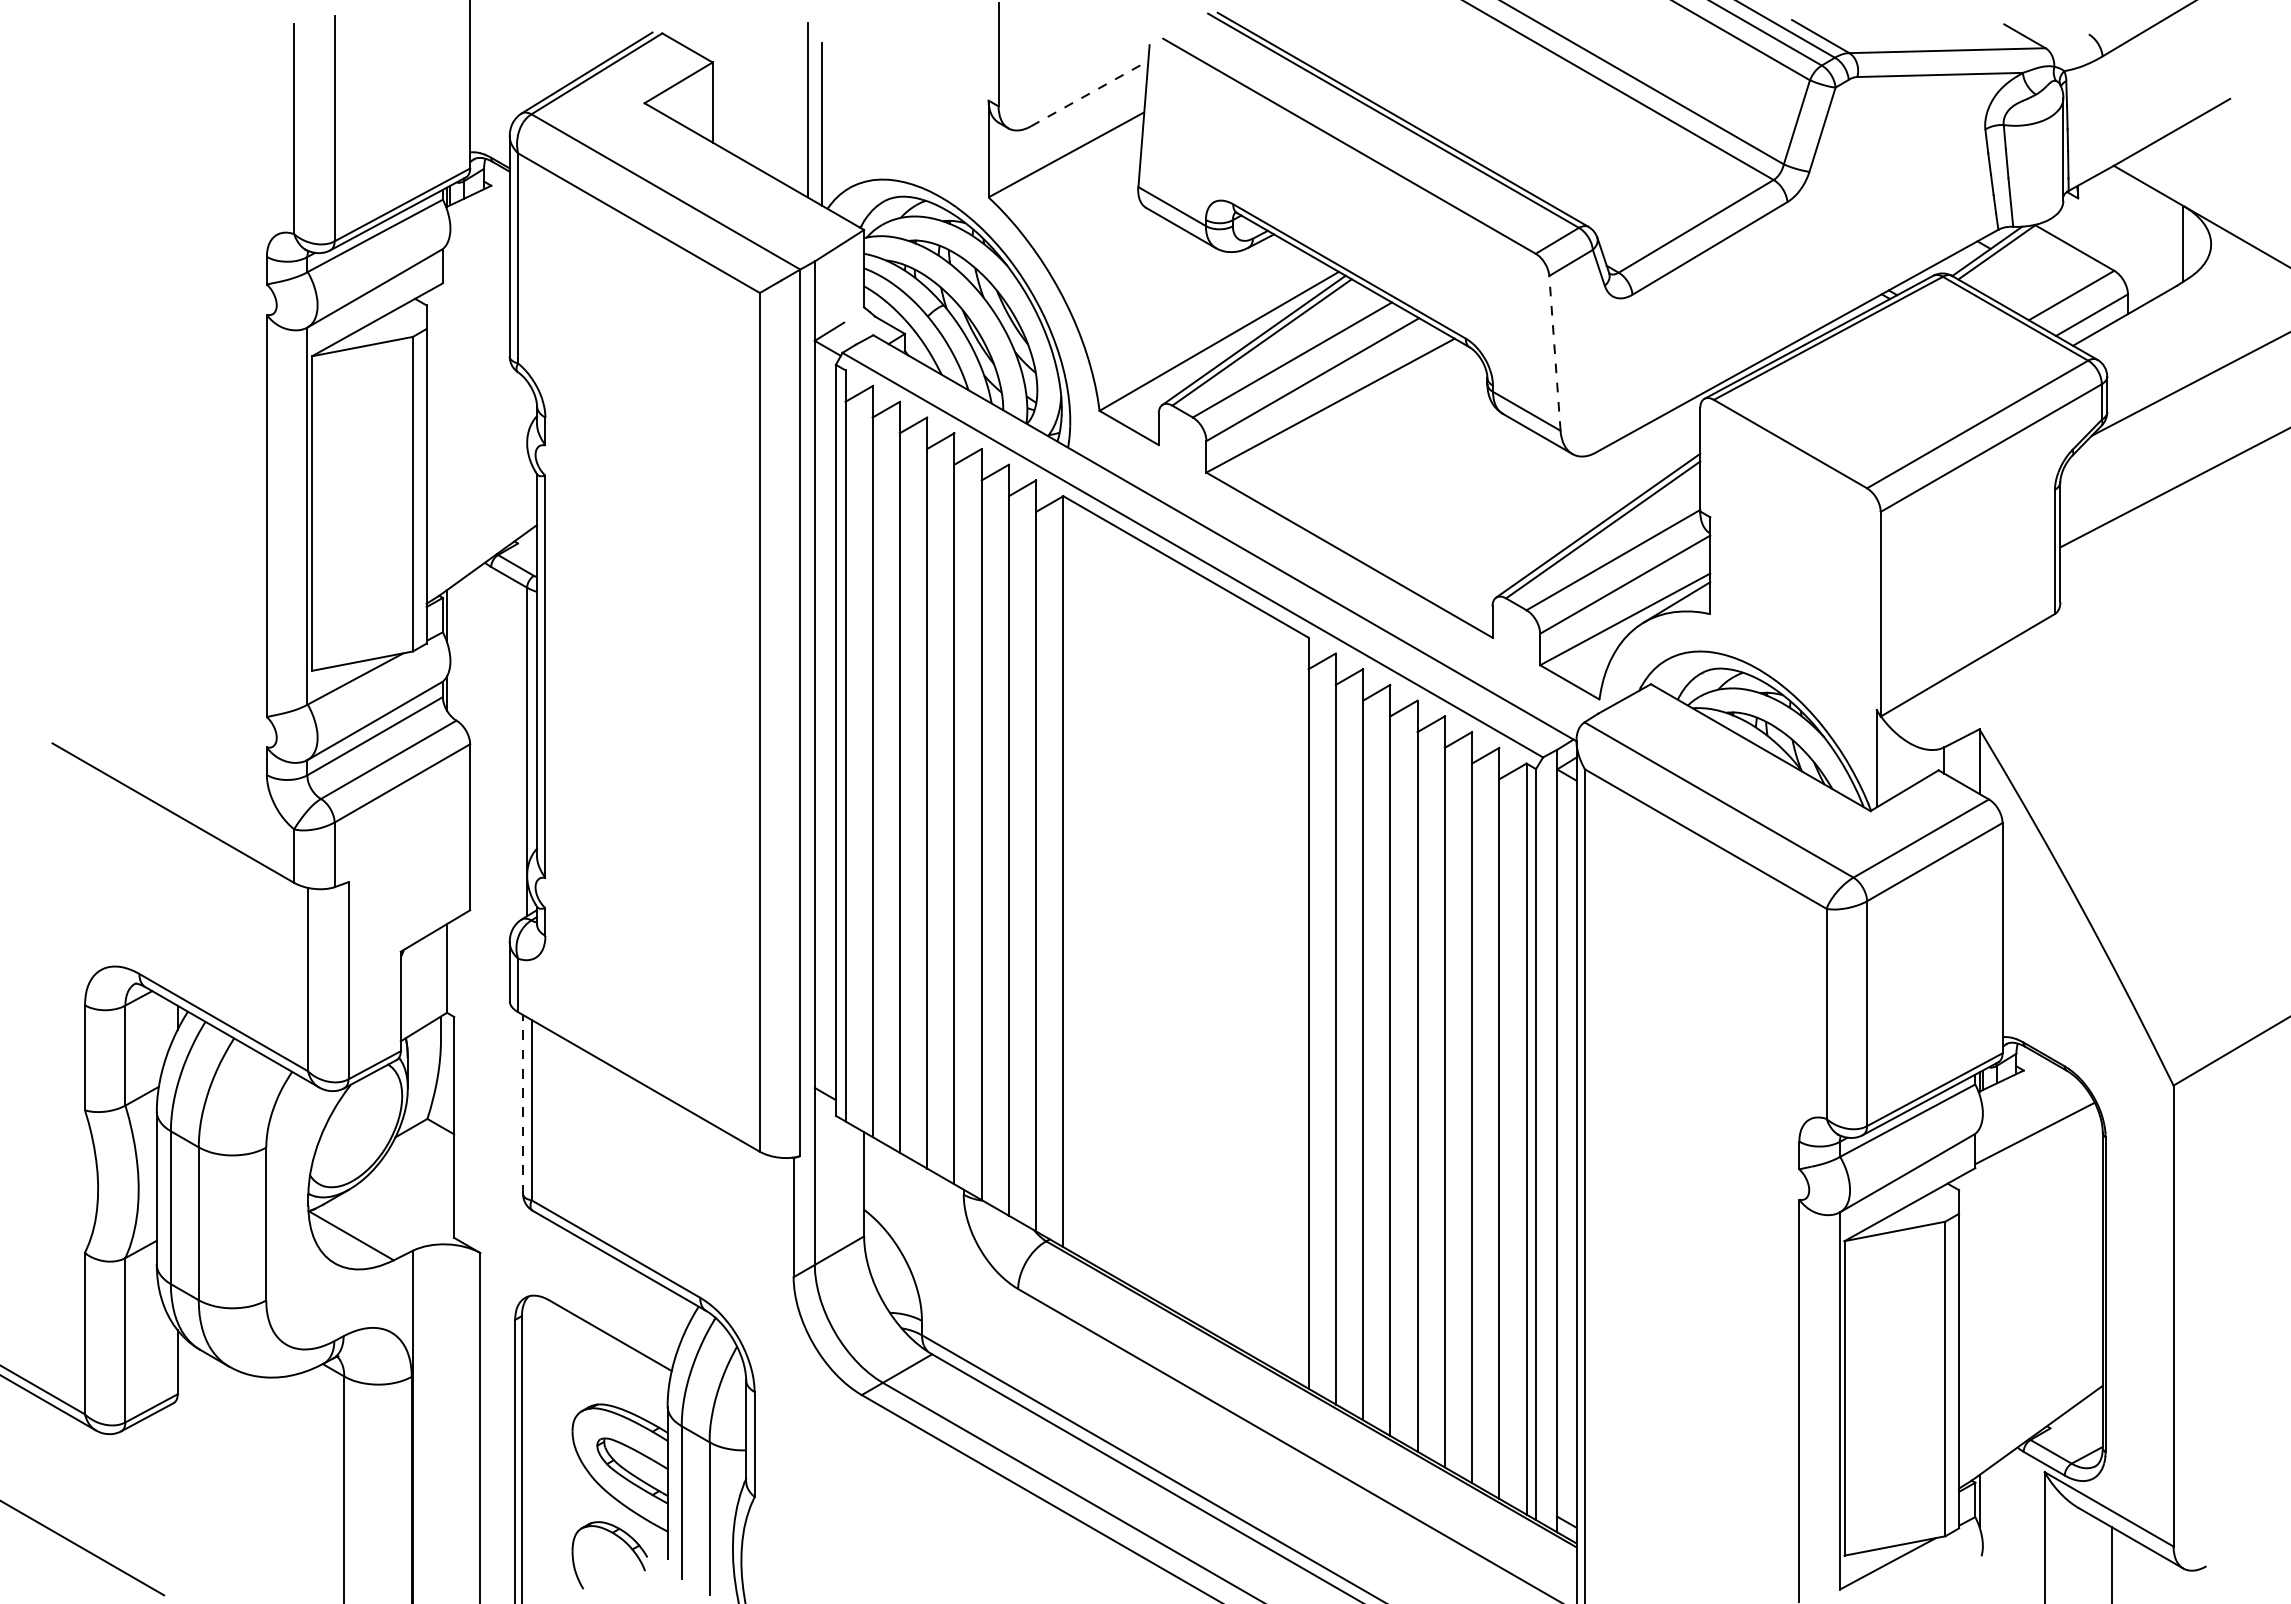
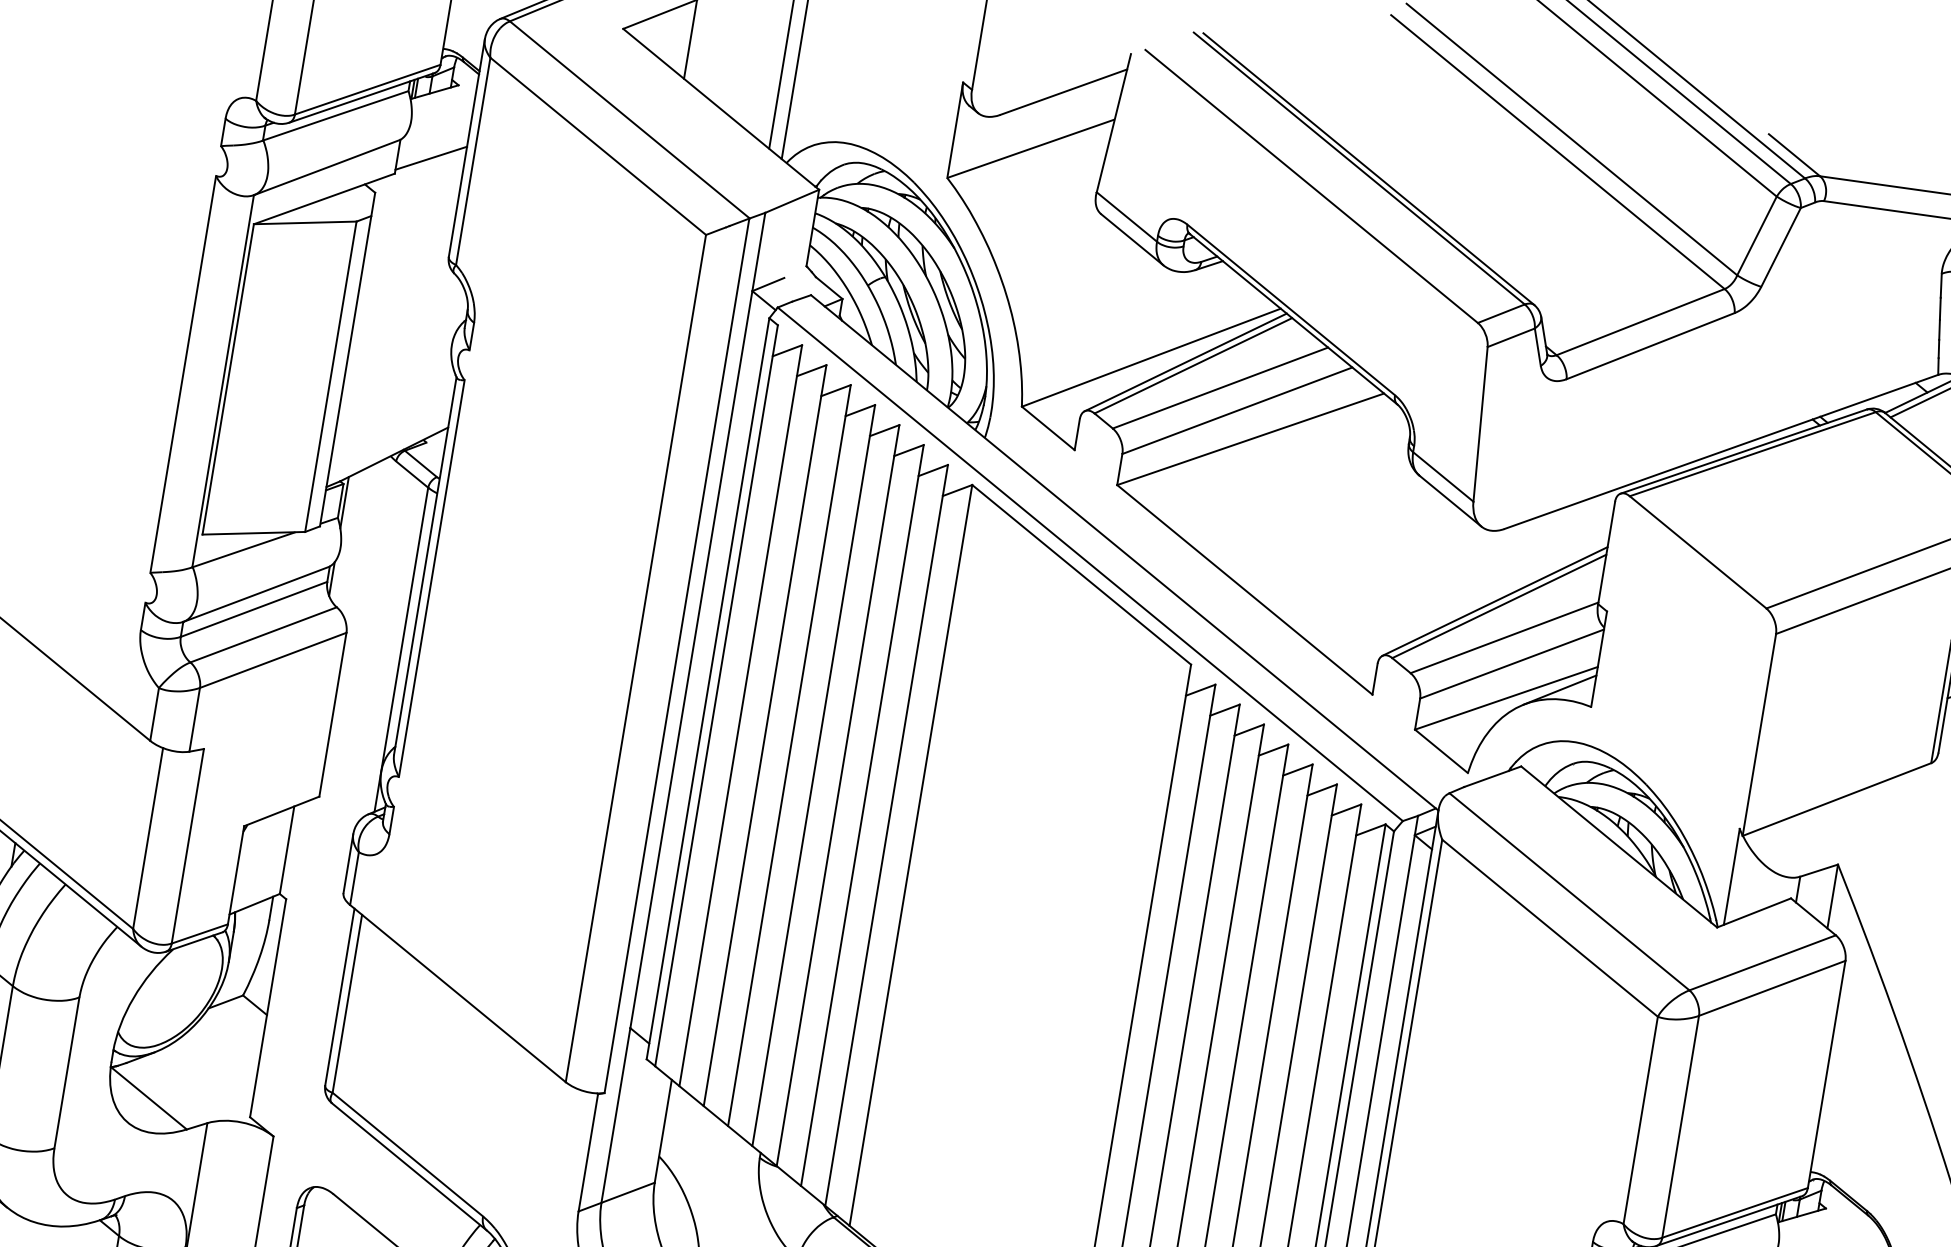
line: (1090, 93) -> (1064, 92), dashed -> solid
line: (475, 262) -> (430, 158), added
line: (1554, 353) -> (1480, 424), dashed -> solid
line: (523, 1104) -> (340, 996), dashed -> solid

